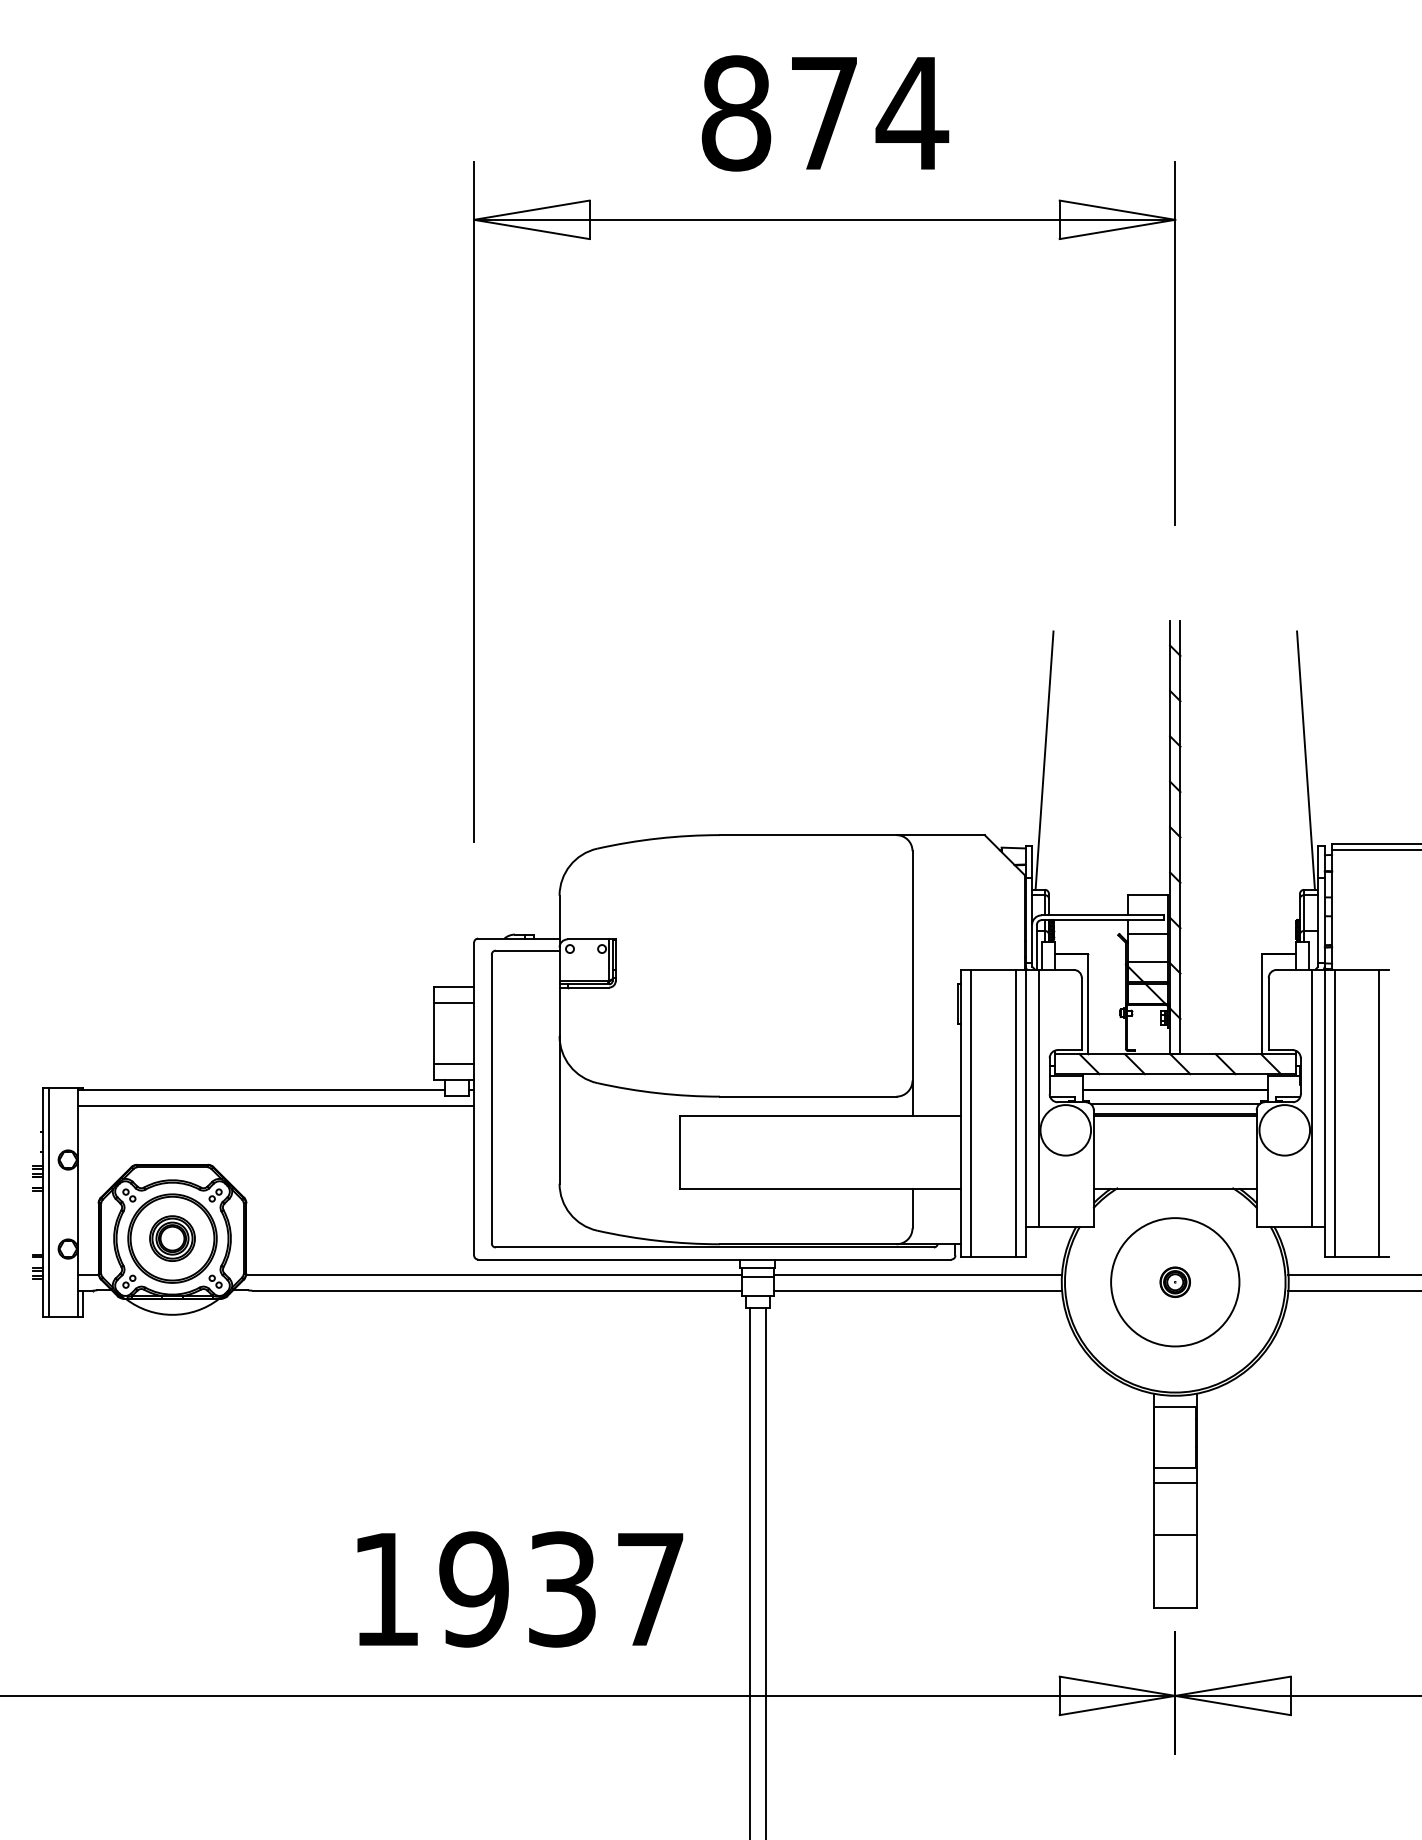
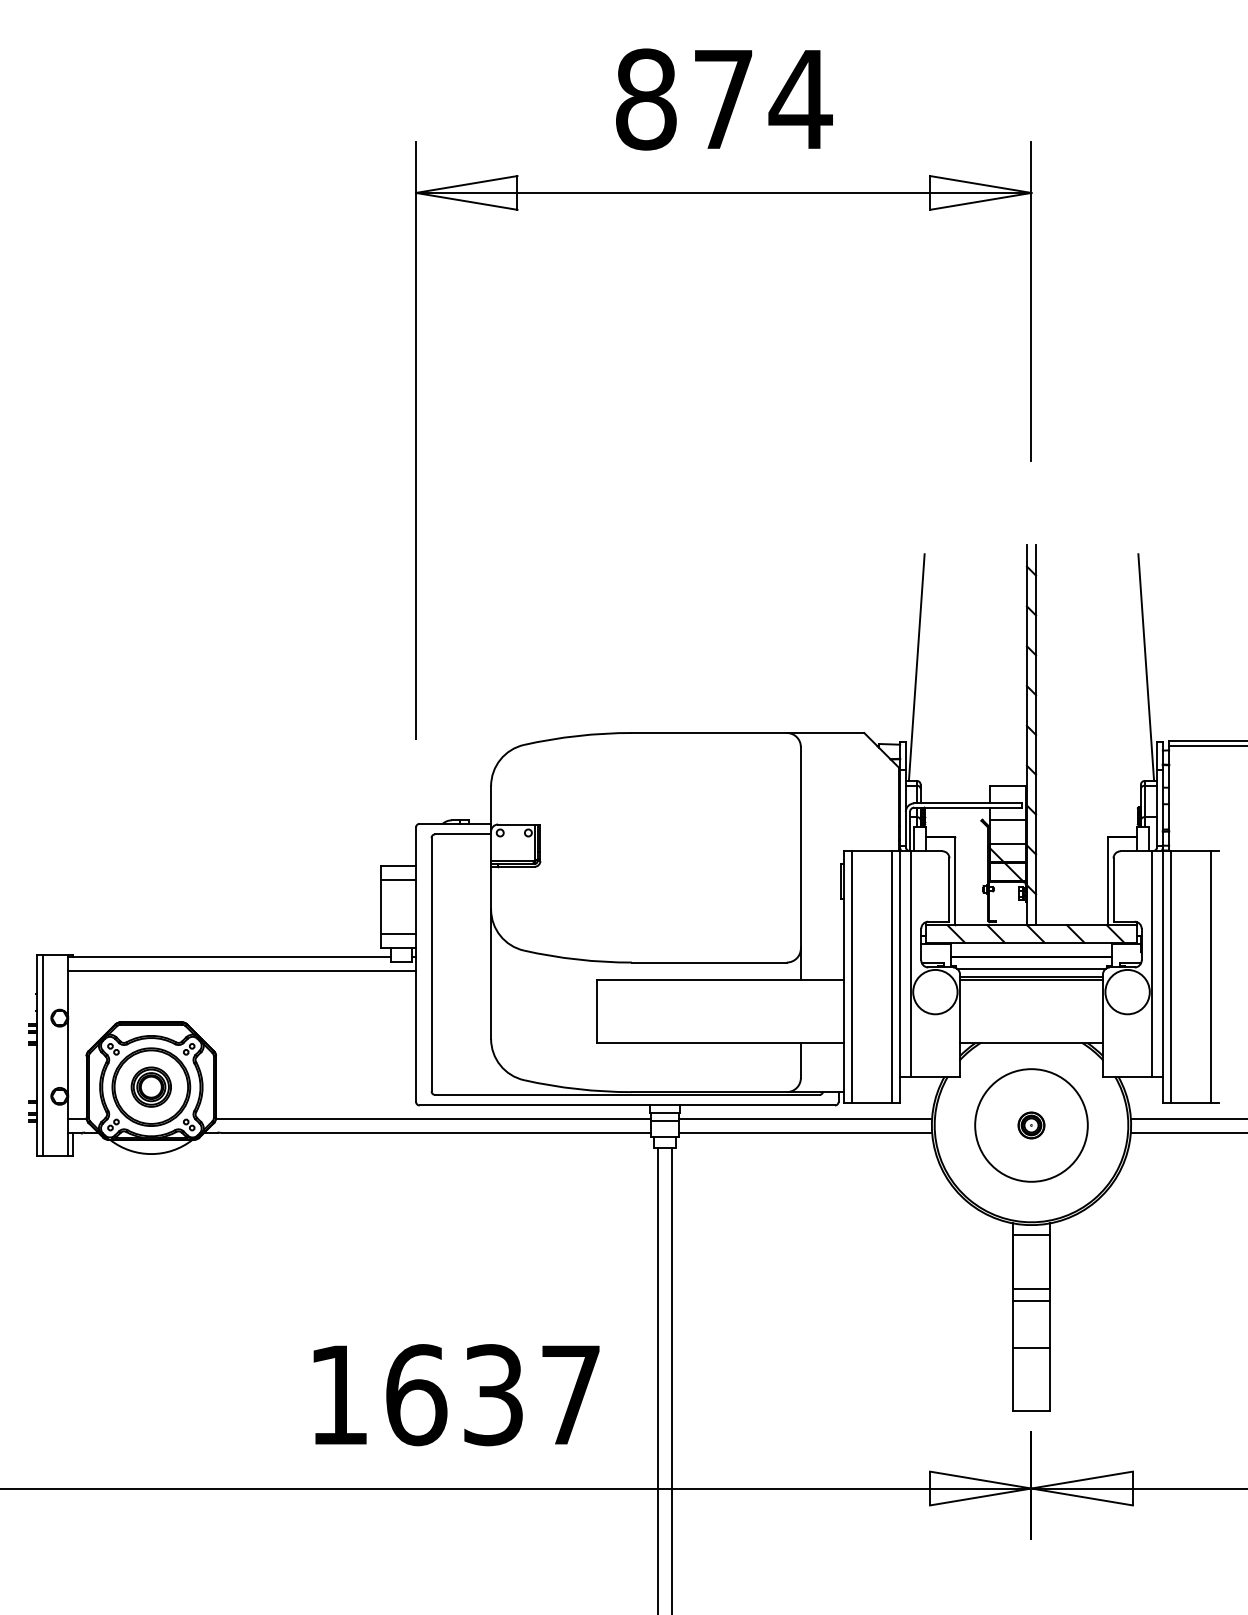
text: (474, 1589) -> (416, 1395), 1937 -> 1637

